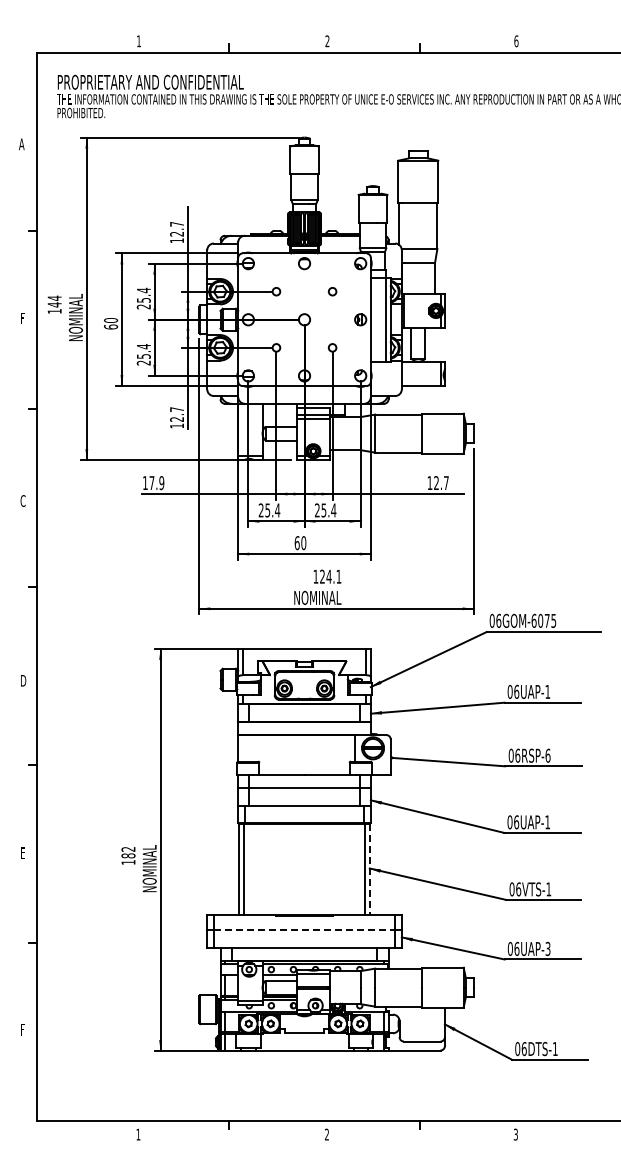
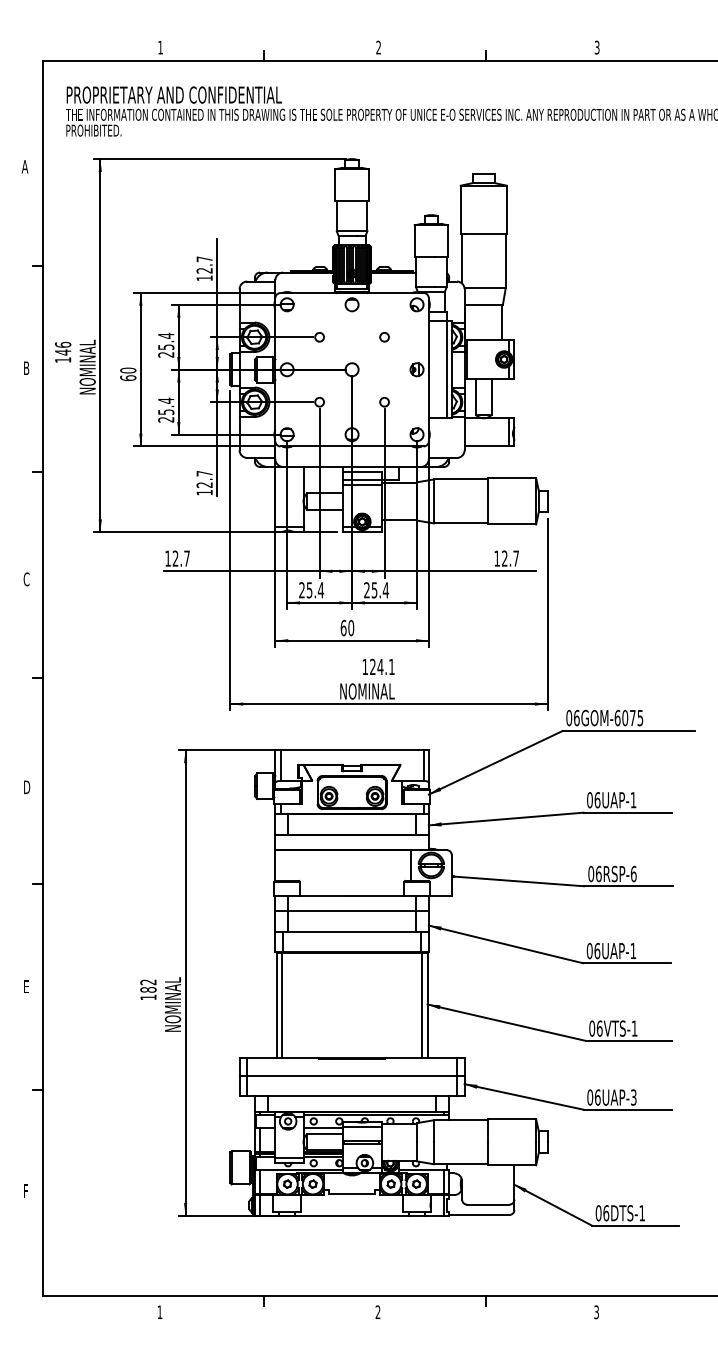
text: (516, 41) -> (597, 47), 6 -> 3
text: (54, 297) -> (62, 343), 144 -> 146
text: (23, 318) -> (27, 368), F -> B
text: (156, 483) -> (180, 559), 17.9 -> 12.7
line: (369, 869) -> (427, 1005), dashed -> solid
line: (304, 930) -> (352, 1076), dashed -> solid

